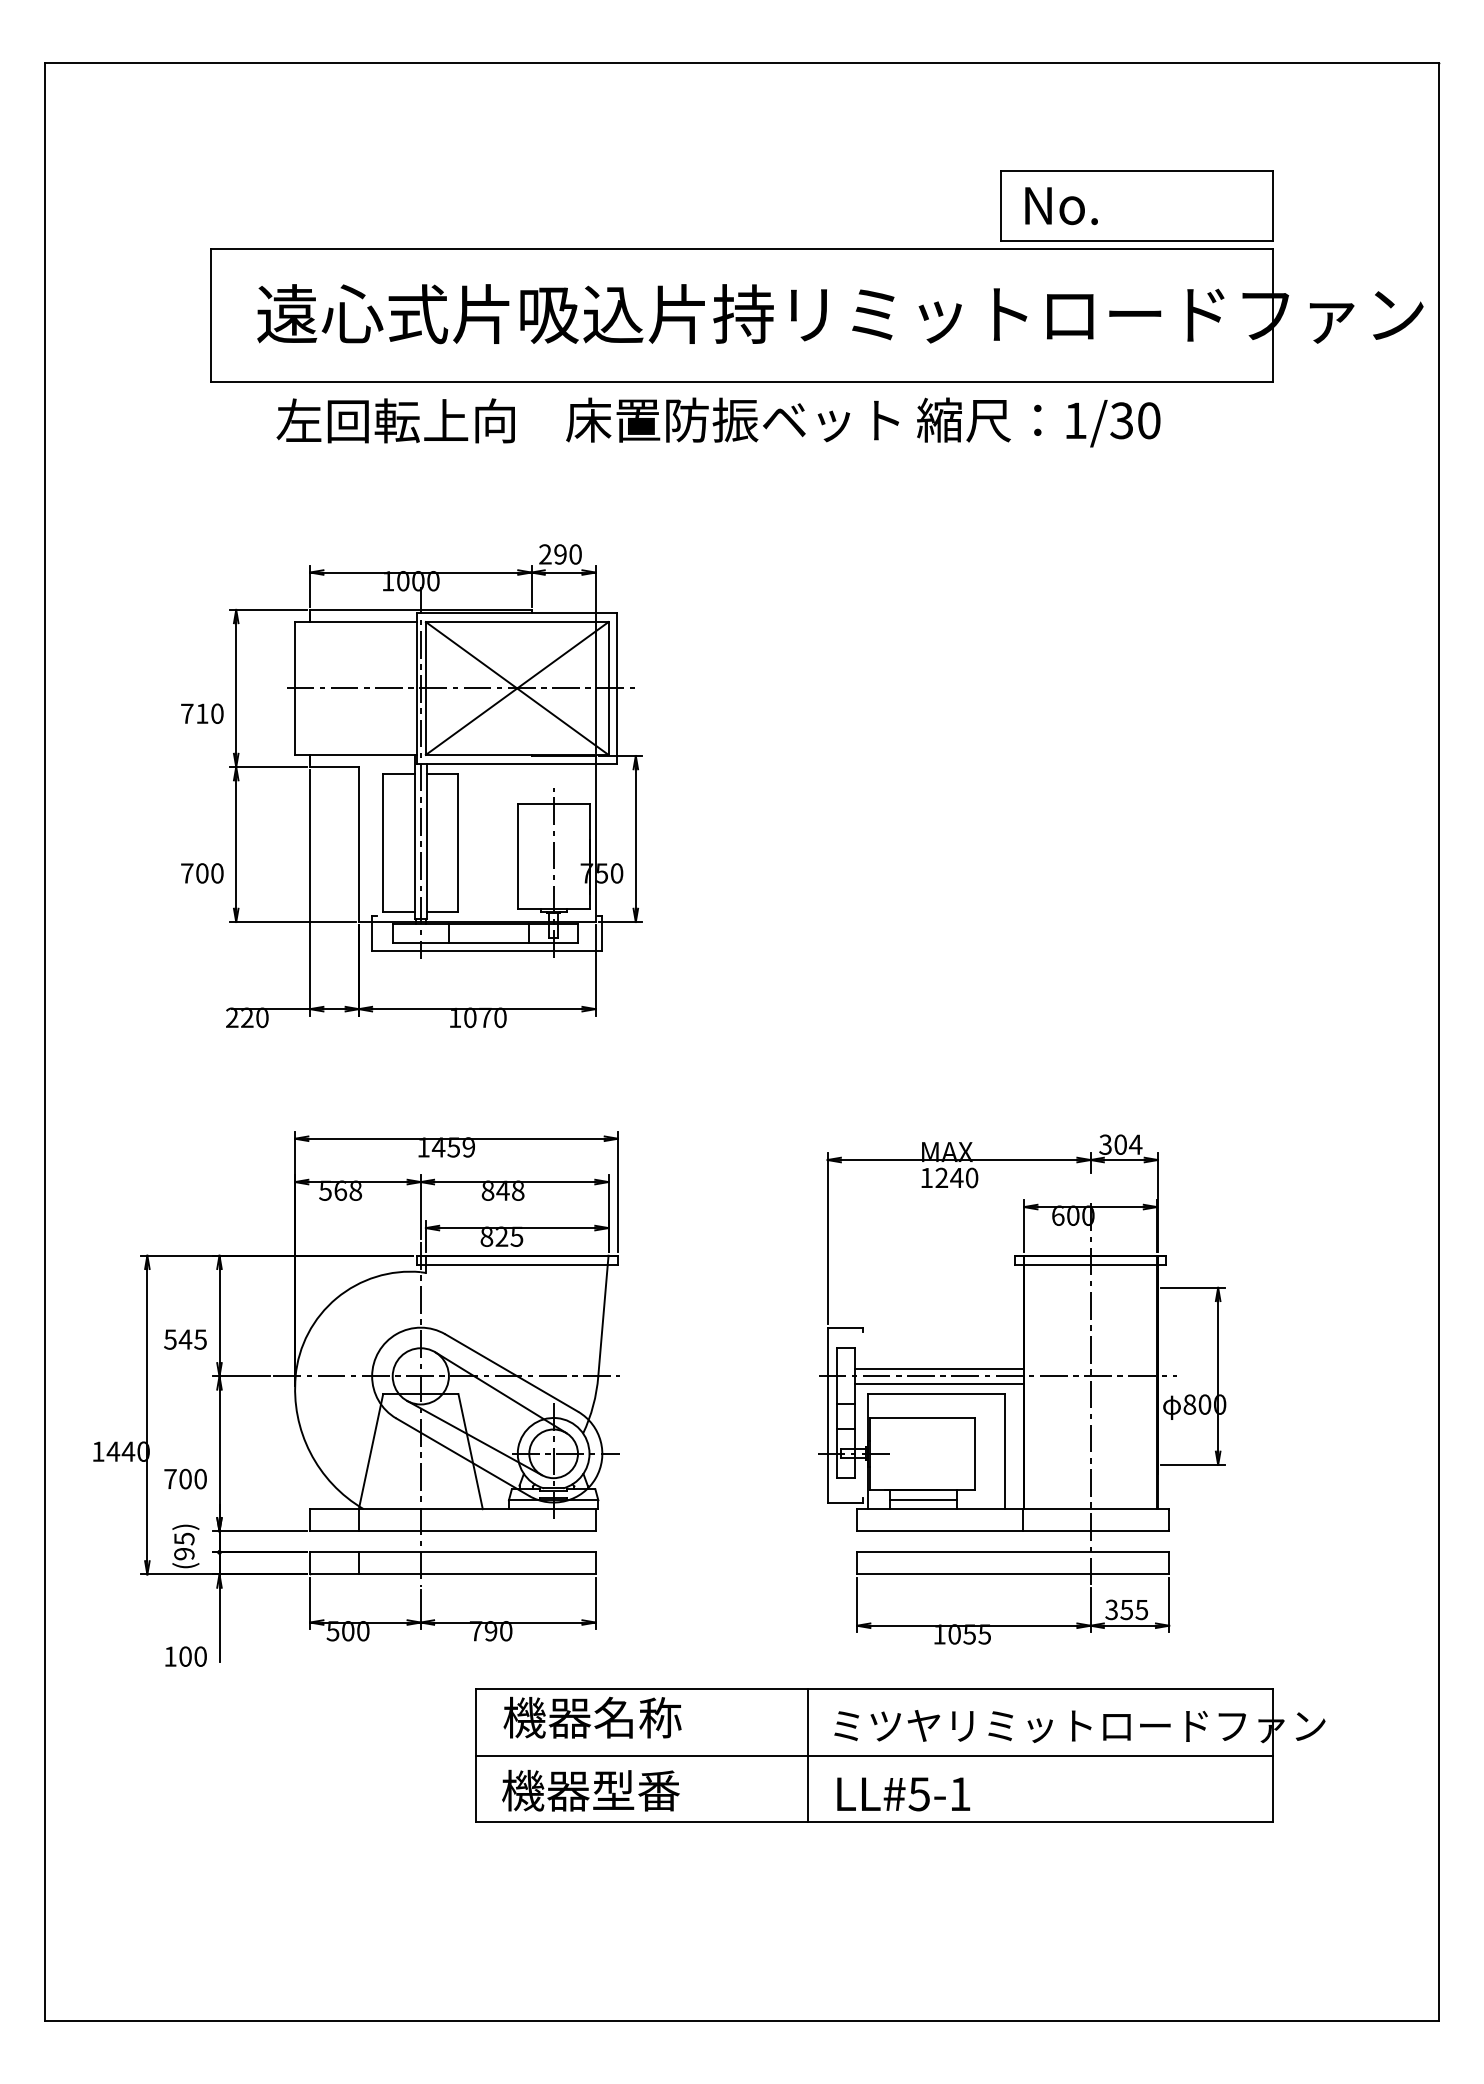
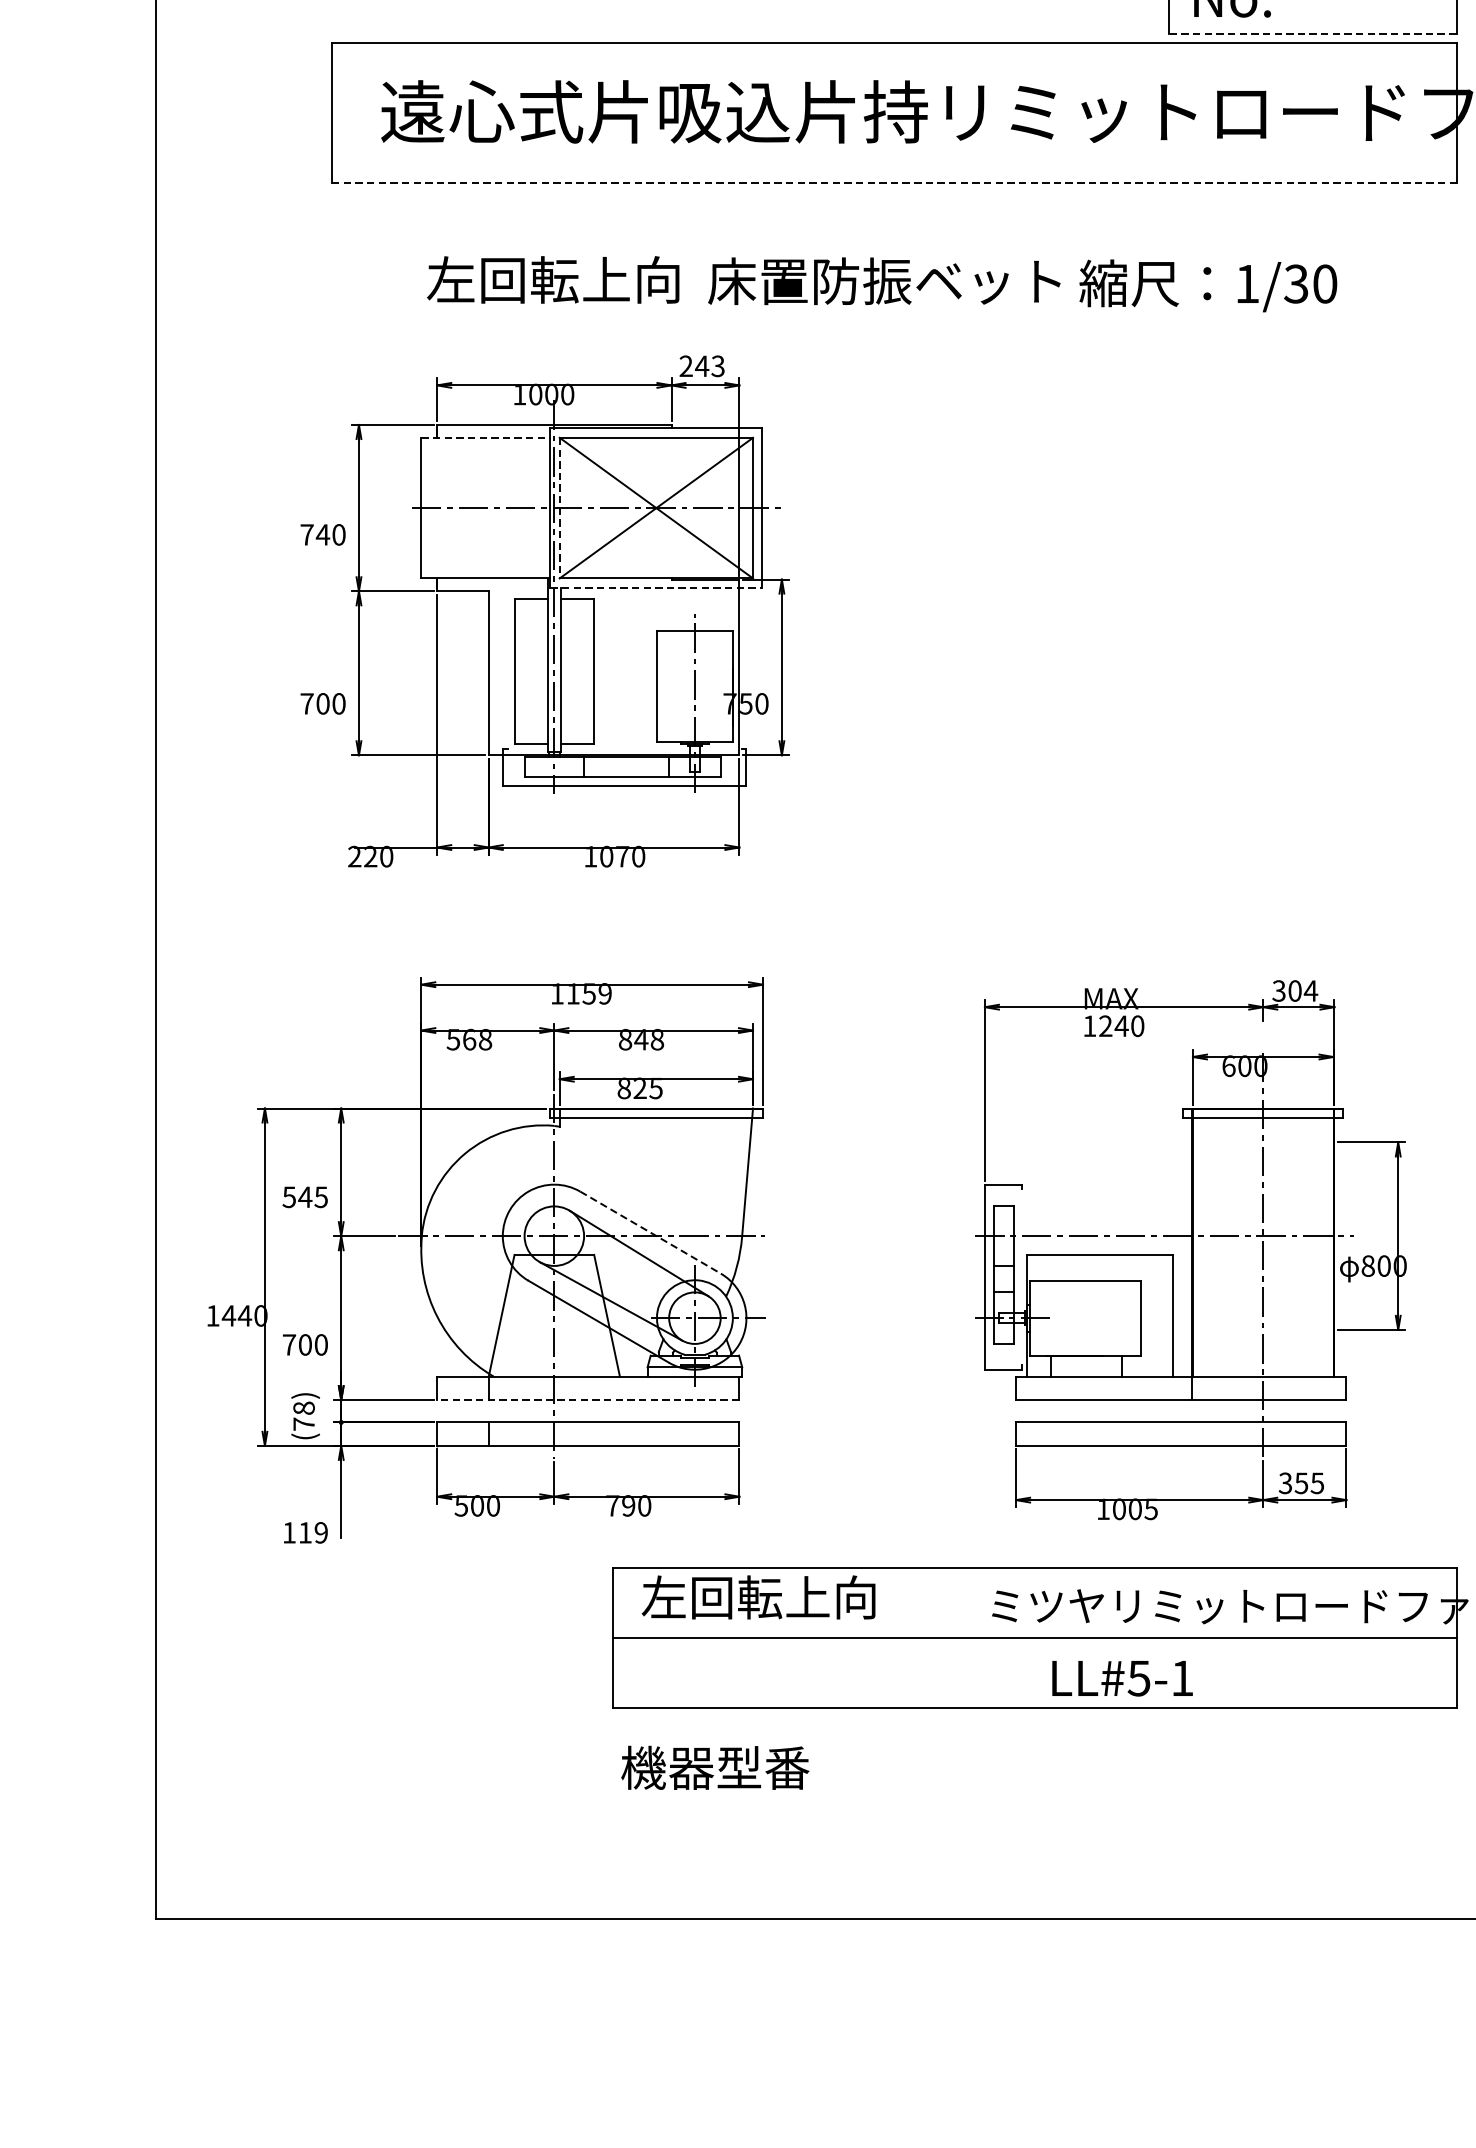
line: (1137, 240) -> (1312, 33), solid -> dashed
line: (742, 381) -> (894, 183), solid -> dashed
text: (732, 419) -> (884, 280), moved
text: (395, 420) -> (552, 279), moved
text: (1038, 422) -> (1208, 285), moved
text: (567, 554) -> (709, 366), 290 -> 243
line: (356, 622) -> (486, 438), solid -> dashed
line: (425, 689) -> (559, 509), solid -> dashed
text: (202, 713) -> (323, 534), 710 -> 740
line: (517, 763) -> (656, 587), solid -> dashed
text: (438, 1147) -> (573, 993), 1459 -> 1159
line: (939, 1369) -> (1103, 1228), removed
line: (511, 1373) -> (650, 1233), solid -> dashed
line: (939, 1383) -> (1103, 1243), removed
line: (923, 1500) -> (1086, 1367), removed
line: (452, 1531) -> (587, 1400), solid -> dashed
text: (184, 1546) -> (304, 1416), (95) -> (78)
text: (969, 1634) -> (1135, 1509), 1055 -> 1005
text: (192, 1656) -> (312, 1532), 100 -> 119
text: (613, 1717) -> (758, 1597), 機器名称 -> 左回転上向
line: (808, 1755) -> (964, 1637), removed
text: (590, 1790) -> (714, 1767), moved
text: (903, 1794) -> (1122, 1678), moved

